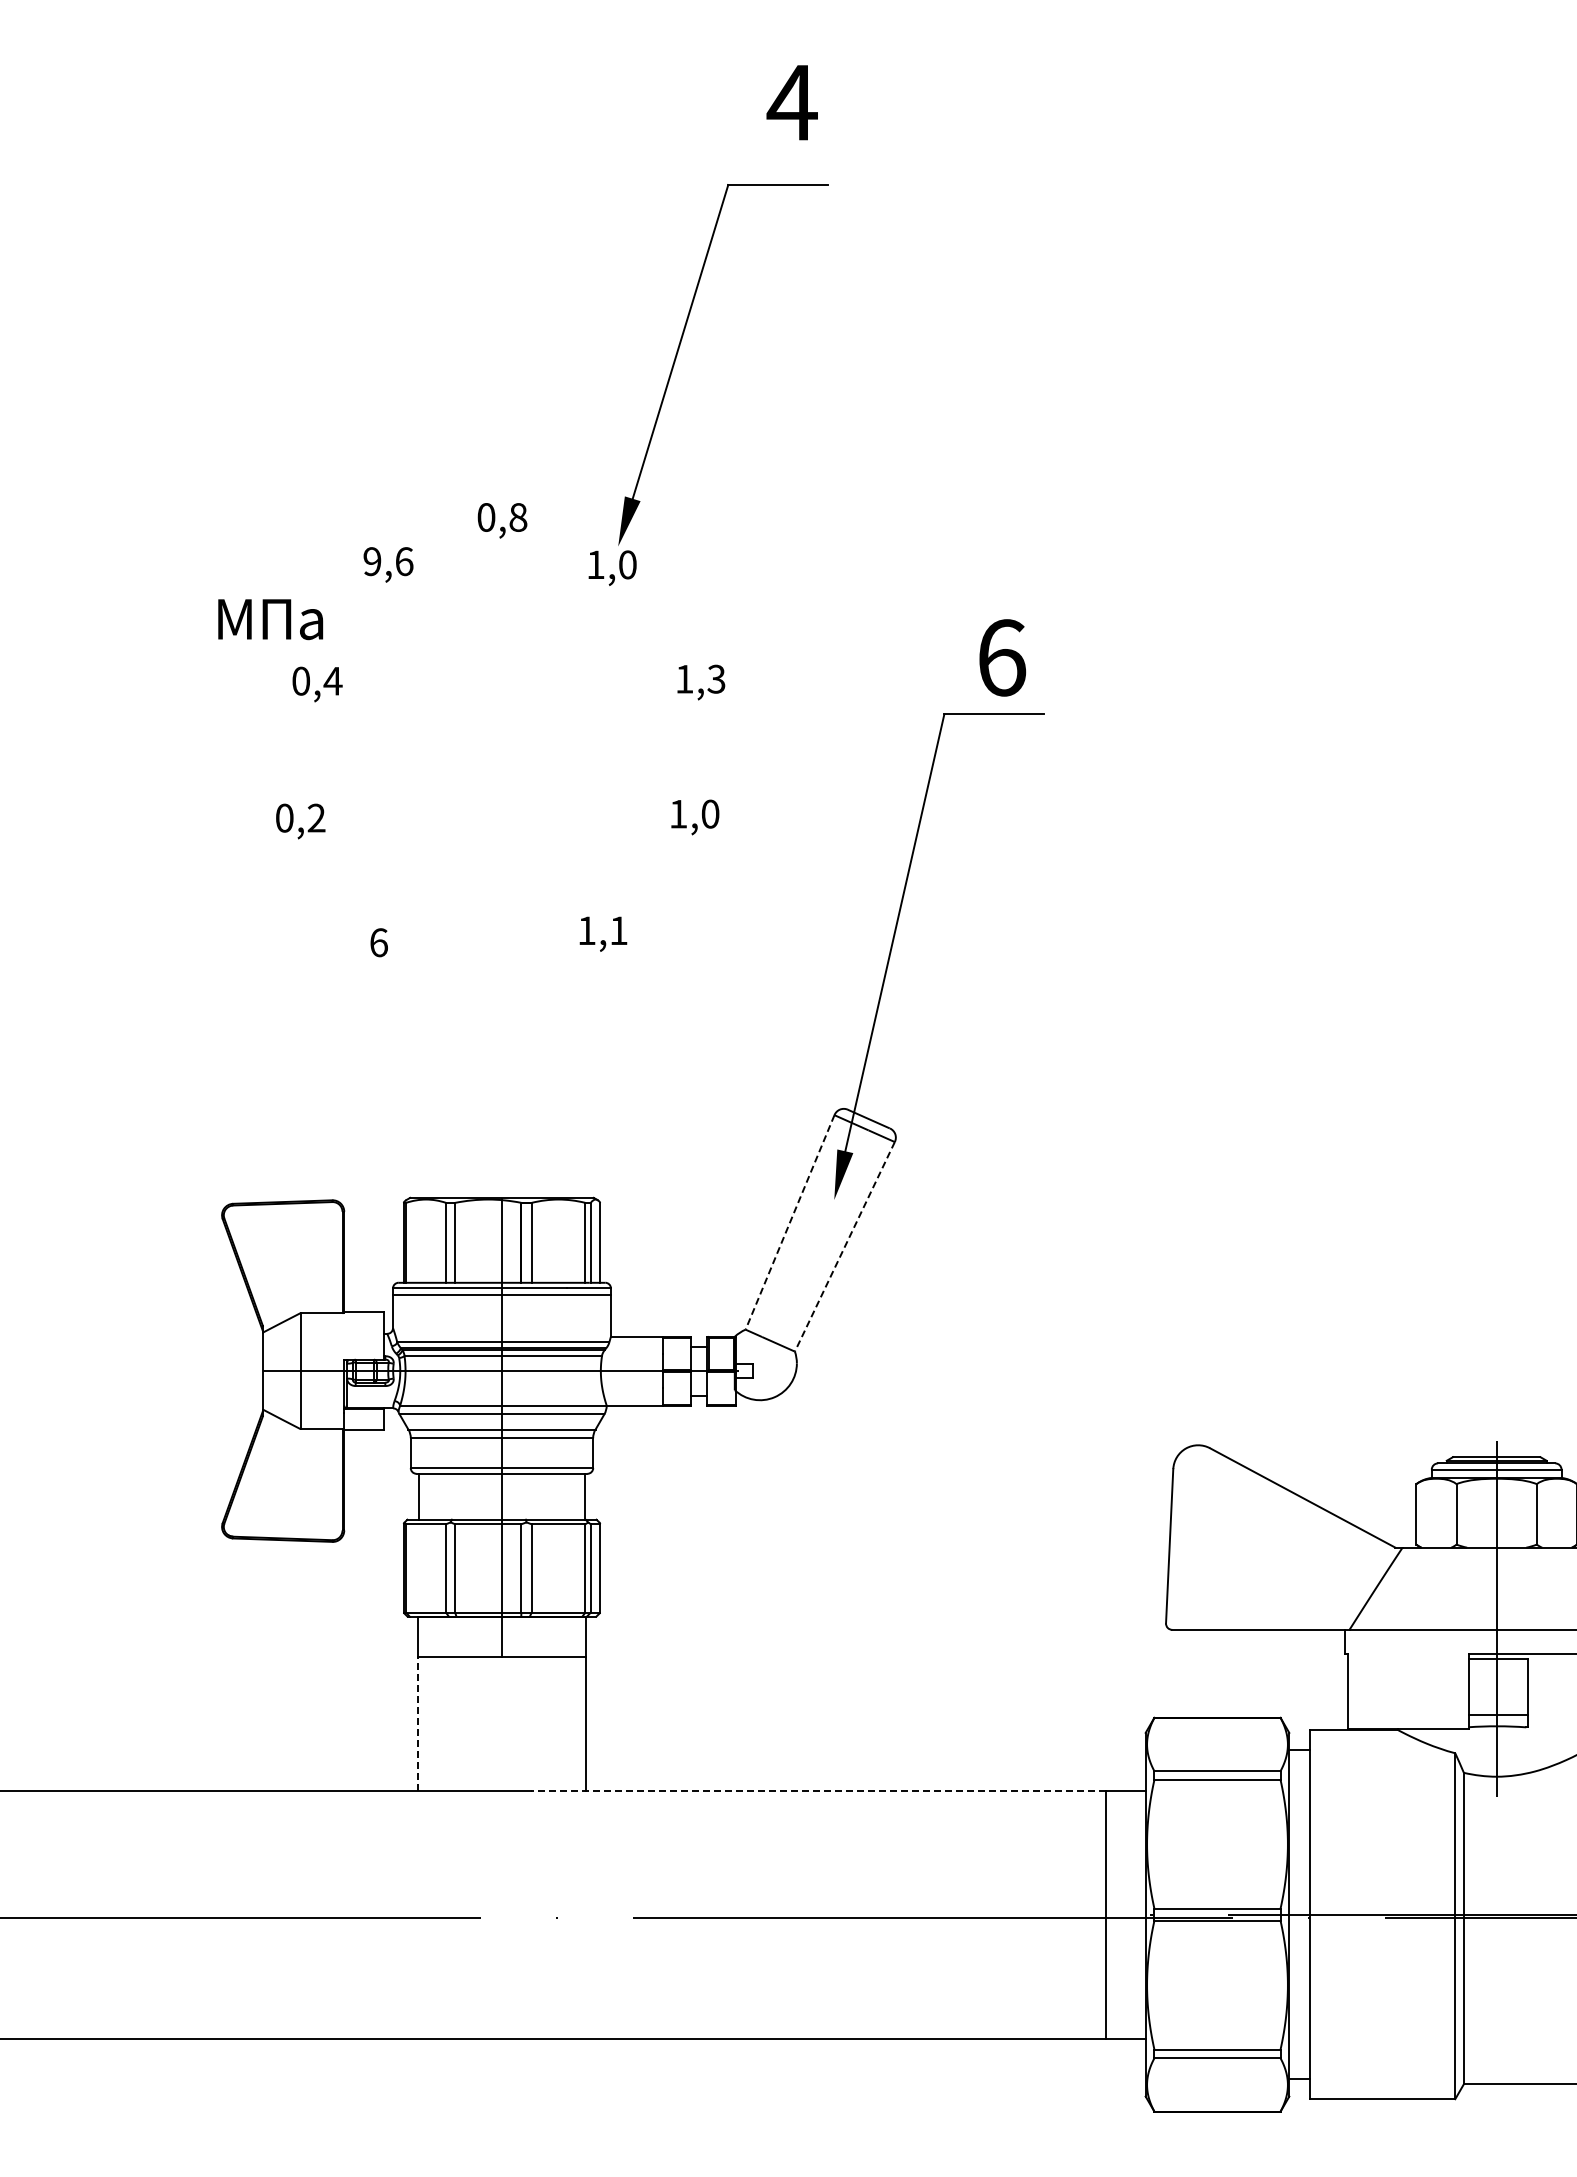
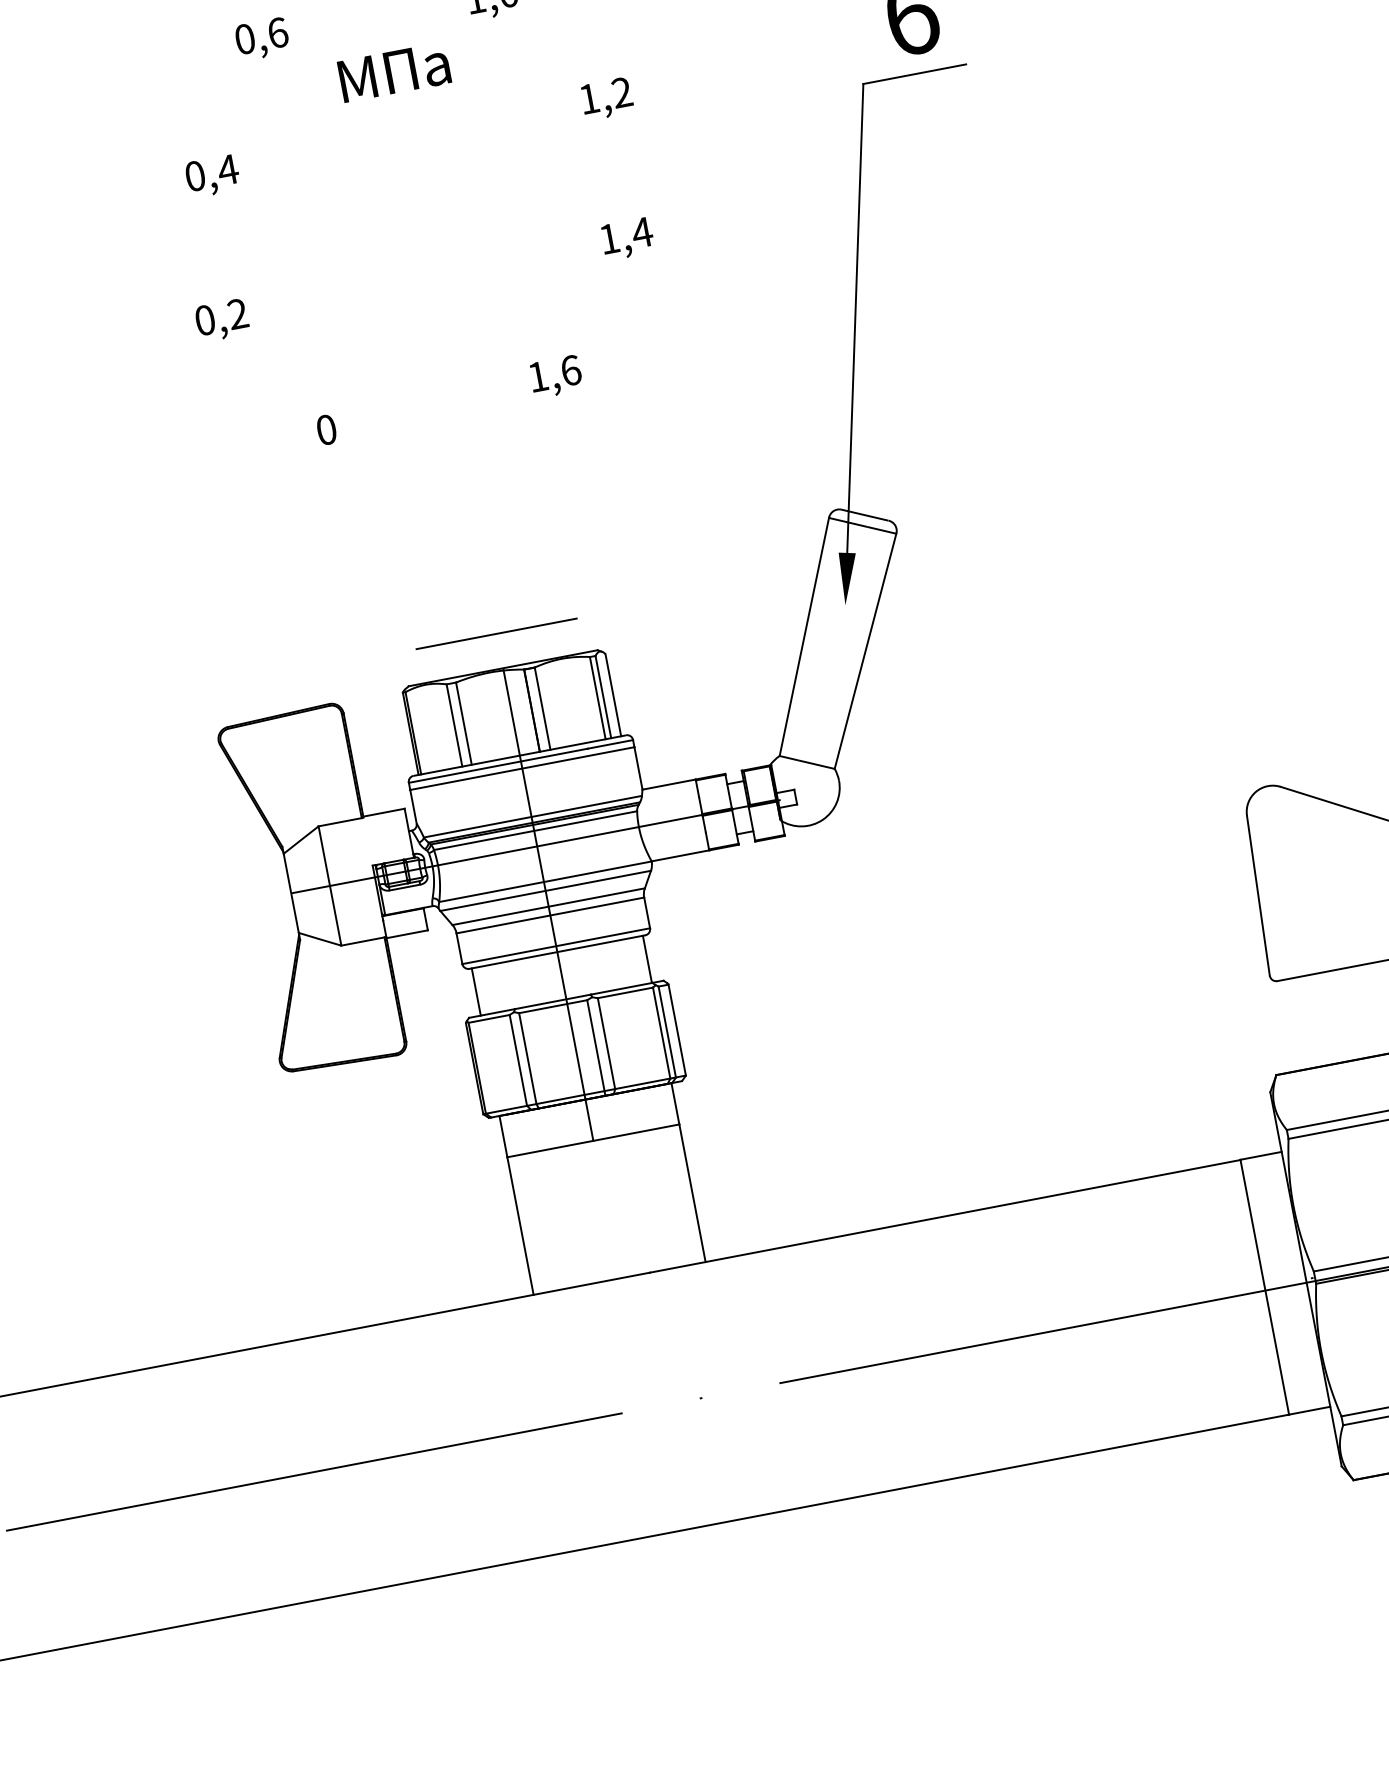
text: (372, 561) -> (245, 39), 9,6 -> 0,6
text: (270, 619) -> (394, 72), moved
text: (716, 679) -> (622, 92), 1,3 -> 1,2
text: (709, 813) -> (641, 232), 1,0 -> 1,4
text: (618, 930) -> (570, 370), 1,1 -> 1,6
text: (378, 942) -> (326, 429), 6 -> 0
line: (501, 1164) -> (496, 634), added
line: (789, 1222) -> (803, 637), dashed -> solid
line: (844, 1247) -> (865, 652), dashed -> solid
line: (418, 1724) -> (520, 1226), dashed -> solid
line: (818, 1791) -> (945, 1216), dashed -> solid

